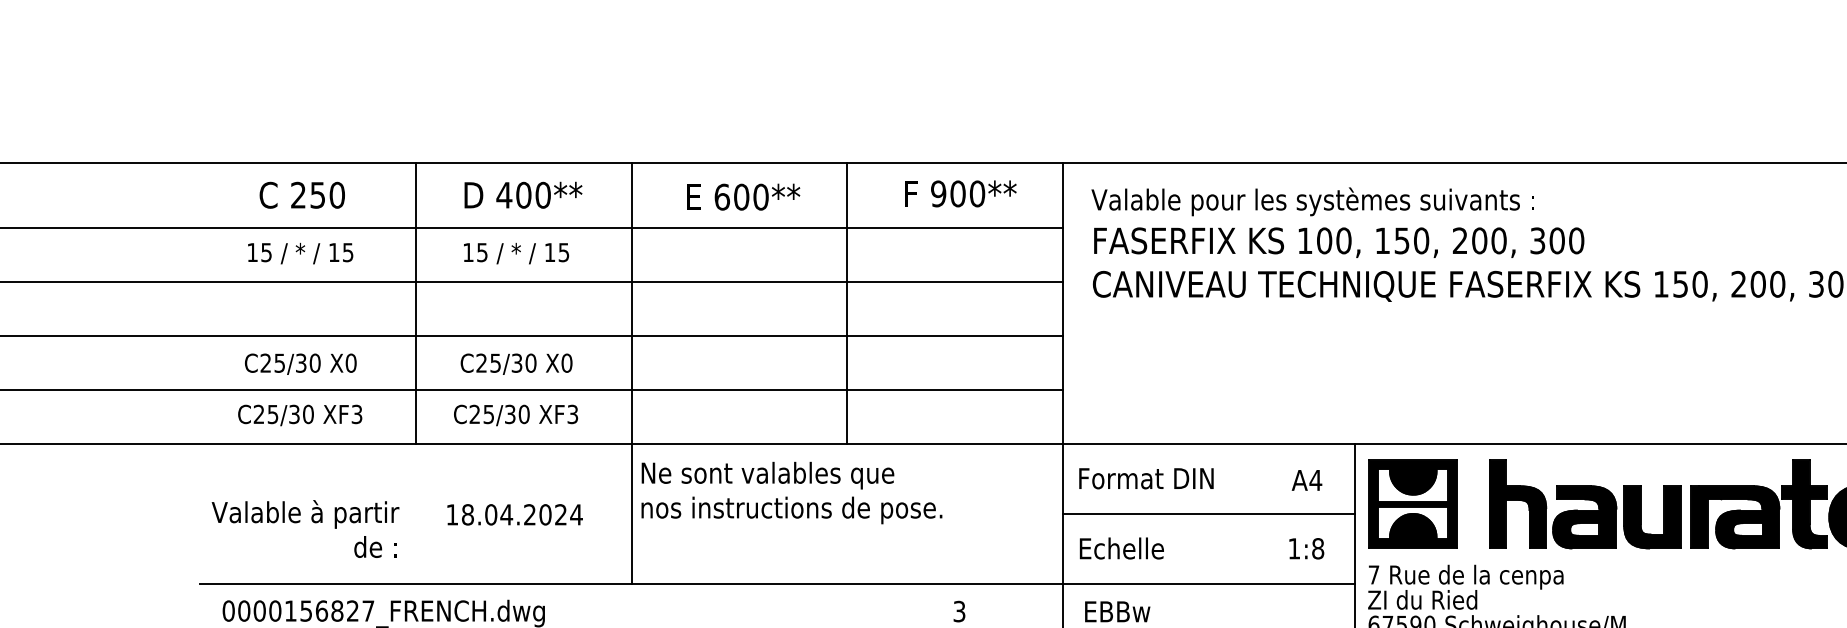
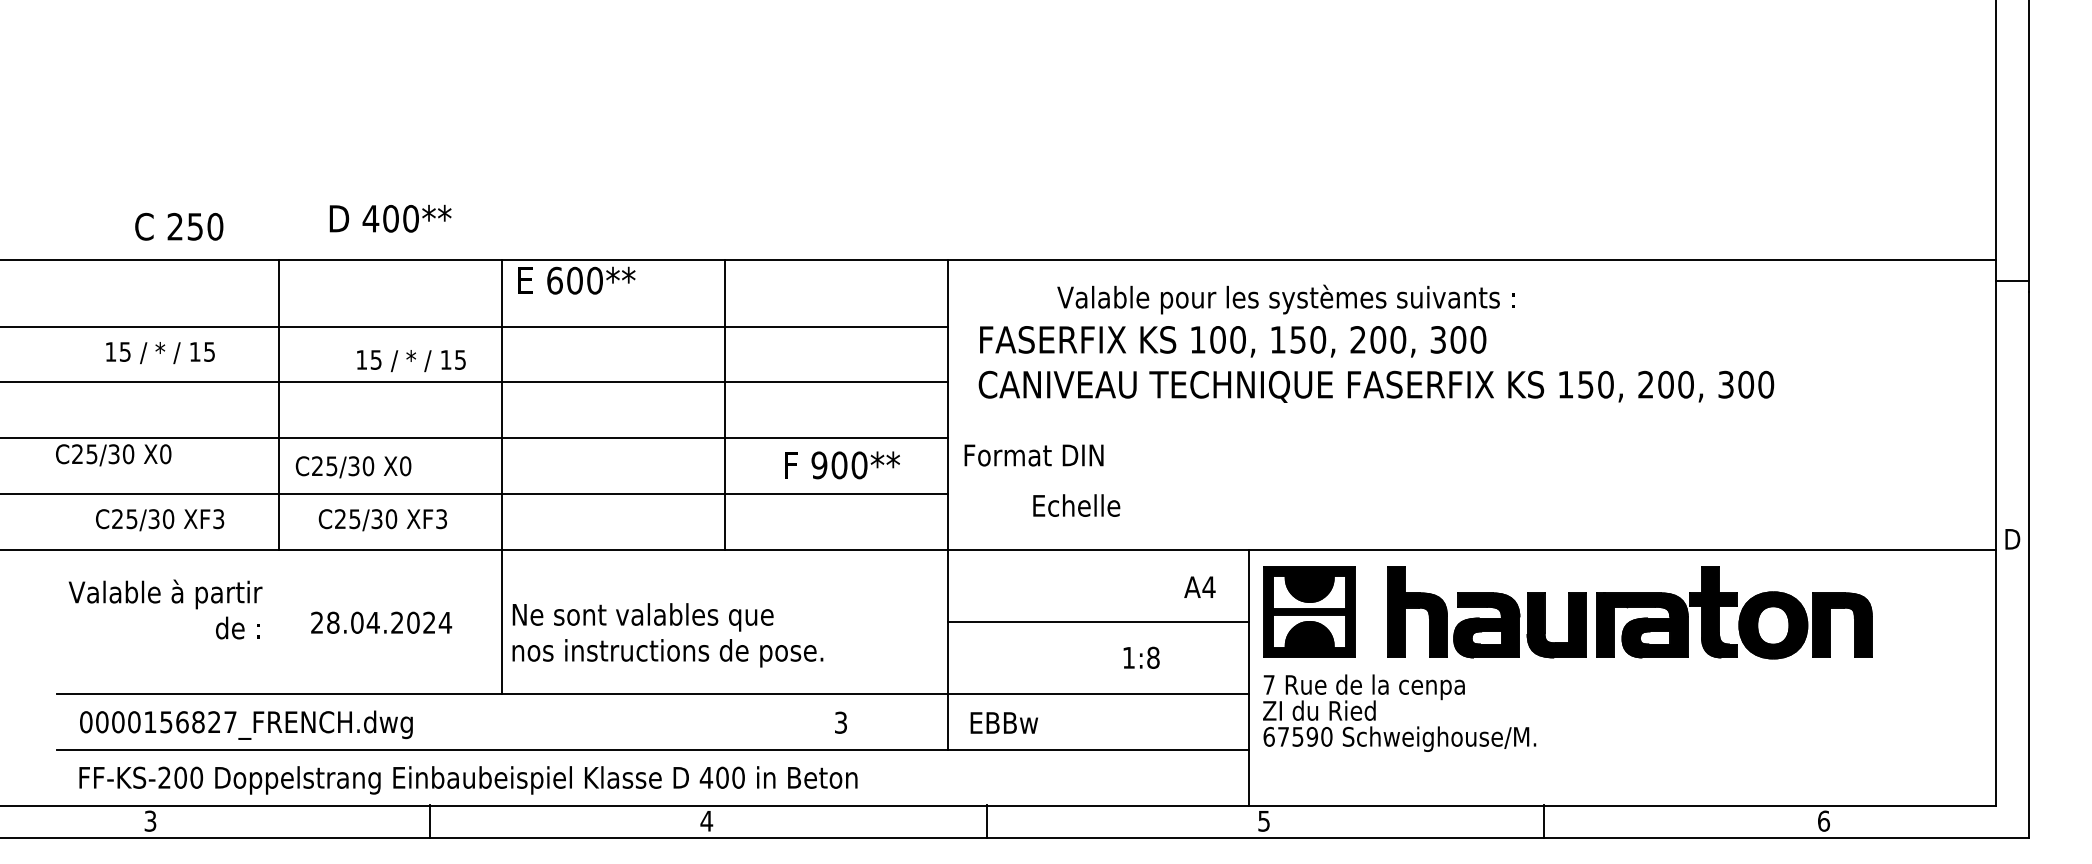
text: (960, 194) -> (842, 465), moved
text: (302, 195) -> (179, 226), moved
text: (523, 195) -> (390, 218), moved
text: (743, 196) -> (576, 280), moved
text: (1312, 201) -> (1285, 299), moved
text: (516, 254) -> (411, 361), moved
text: (300, 364) -> (113, 455), moved
text: (516, 364) -> (353, 467), moved
text: (1145, 478) -> (1033, 455), moved
text: (791, 493) -> (667, 635), moved
text: (451, 514) -> (316, 622), 18.04.2024 -> 28.04.2024
text: (305, 529) -> (165, 609), moved
text: (1121, 548) -> (1076, 505), moved
text: (1306, 548) -> (1141, 657), moved

